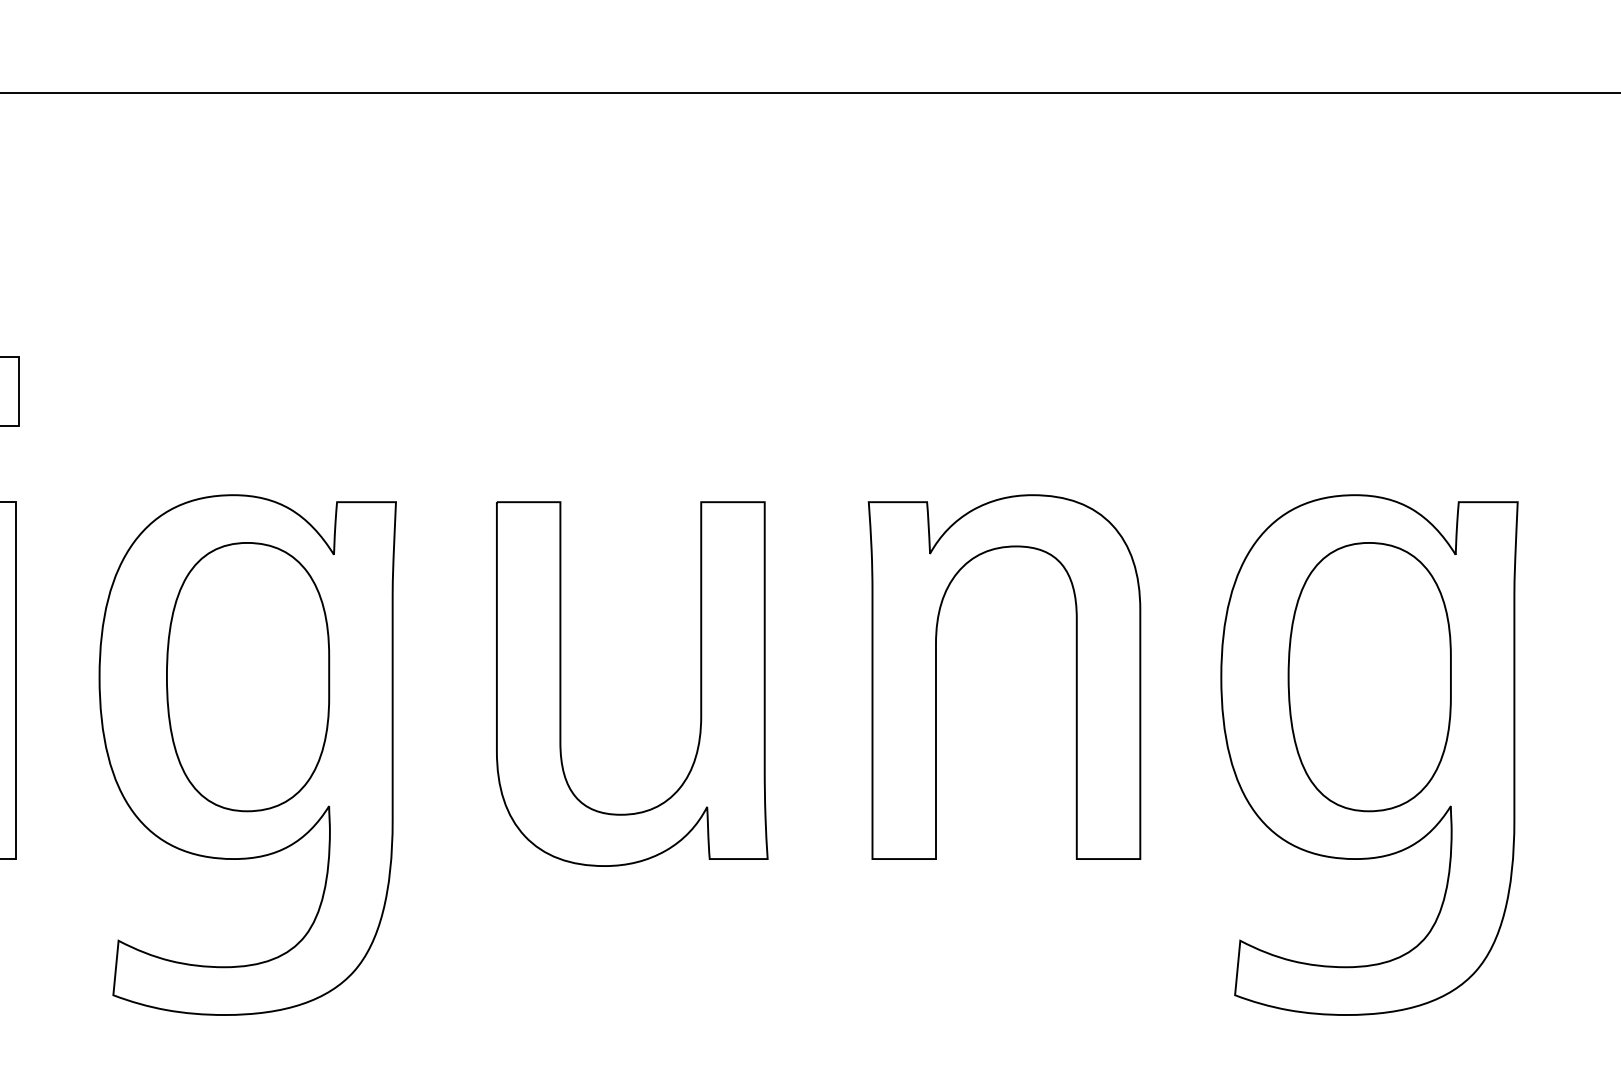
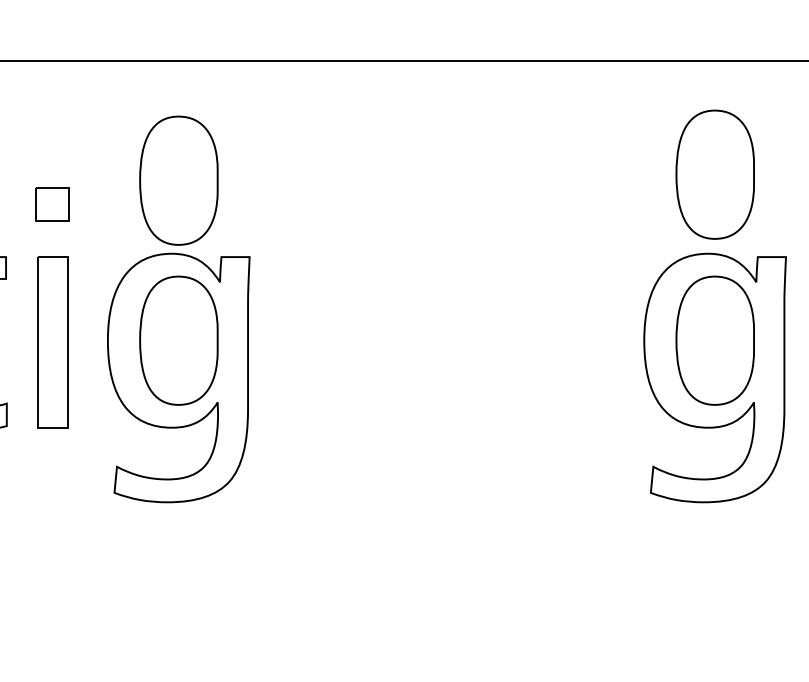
part: (1368, 329) -> (714, 174), added
part: (247, 341) -> (178, 180), added
part: (937, 676) -> (508, 340), removed
part: (698, 682) -> (394, 343), removed

